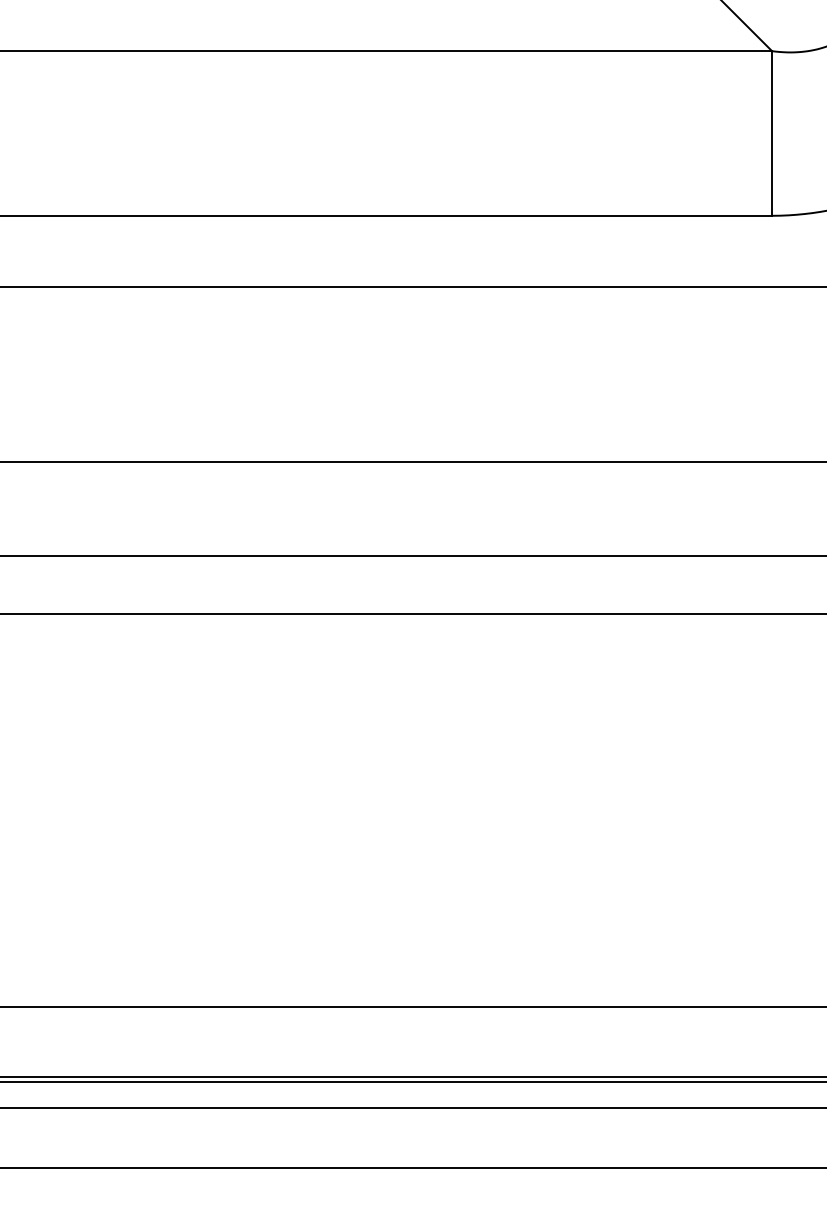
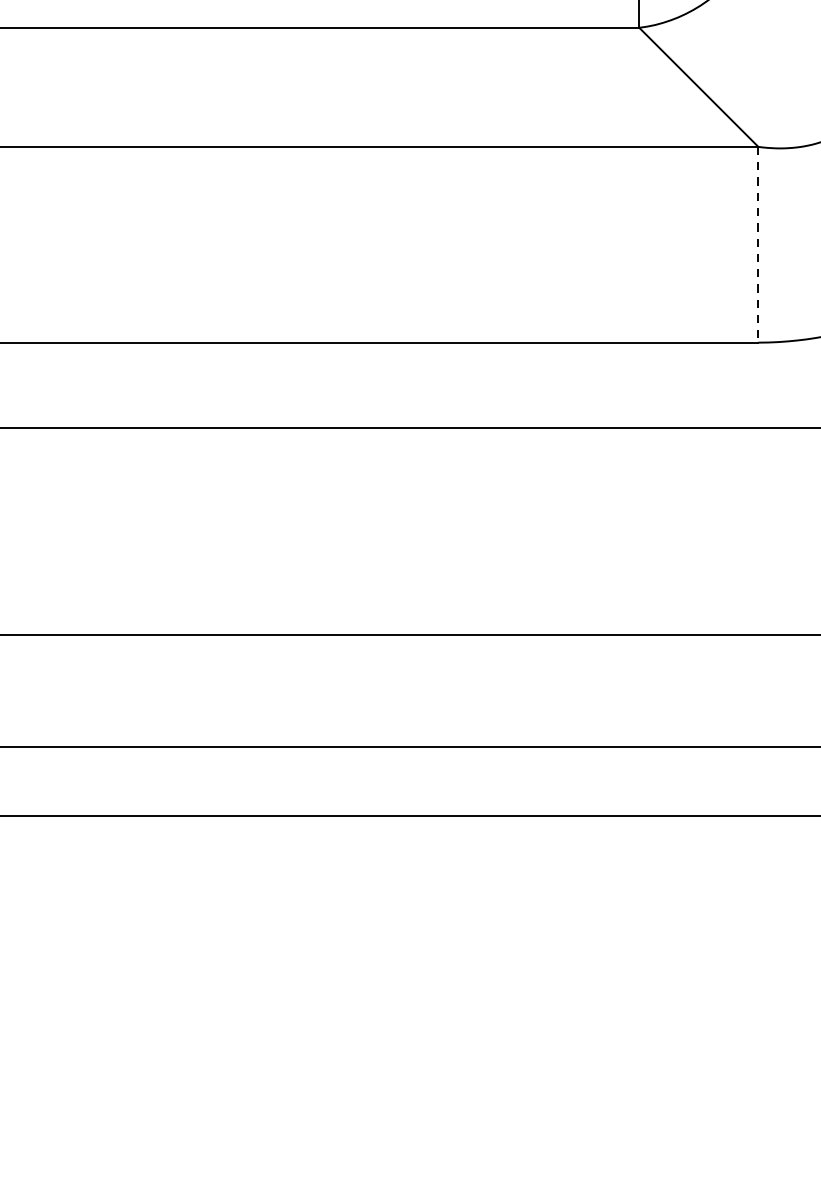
line: (772, 134) -> (758, 245), solid -> dashed

